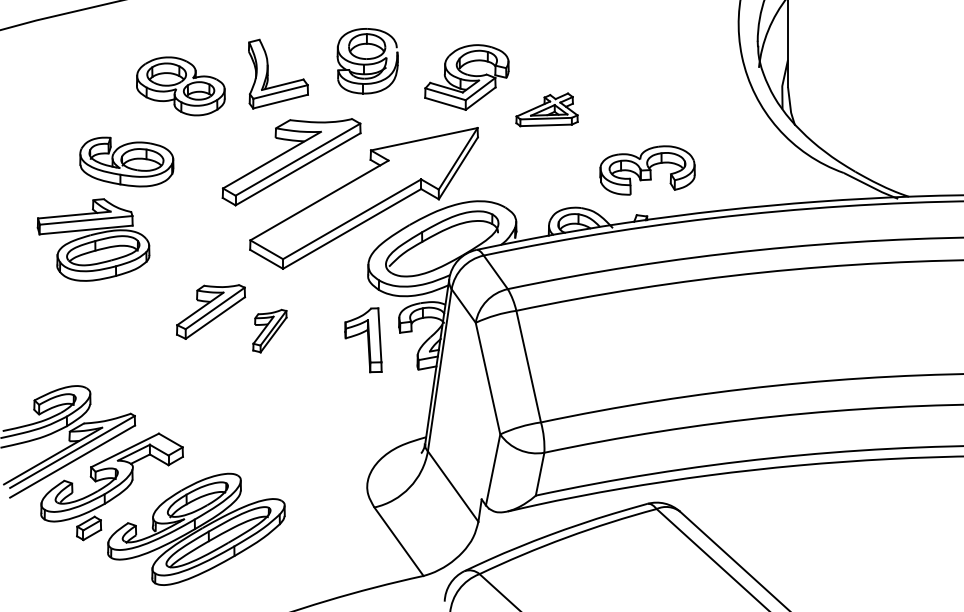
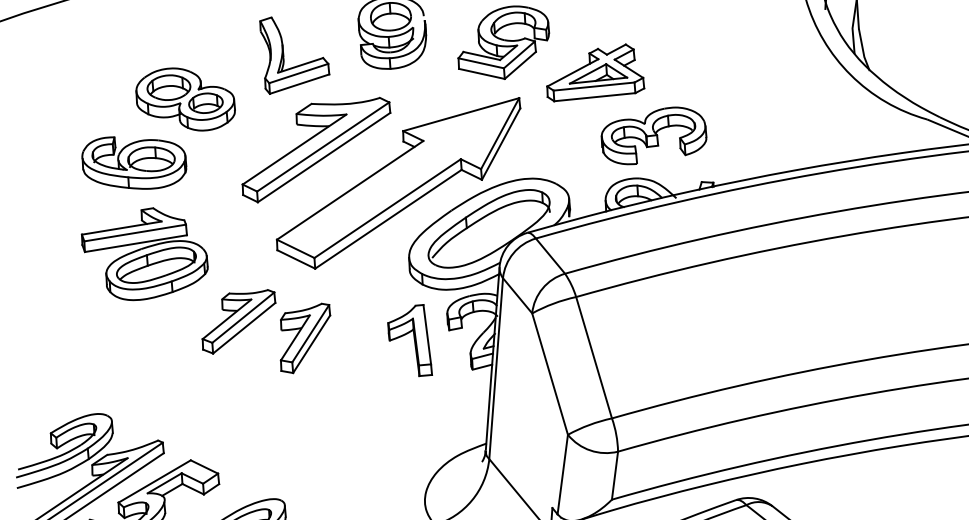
part: (180, 86) -> (185, 99), moved
part: (546, 109) -> (593, 72), size x1.43
part: (647, 170) -> (653, 135), moved
part: (93, 239) -> (144, 253), moved
part: (269, 330) -> (304, 337), size x1.43

